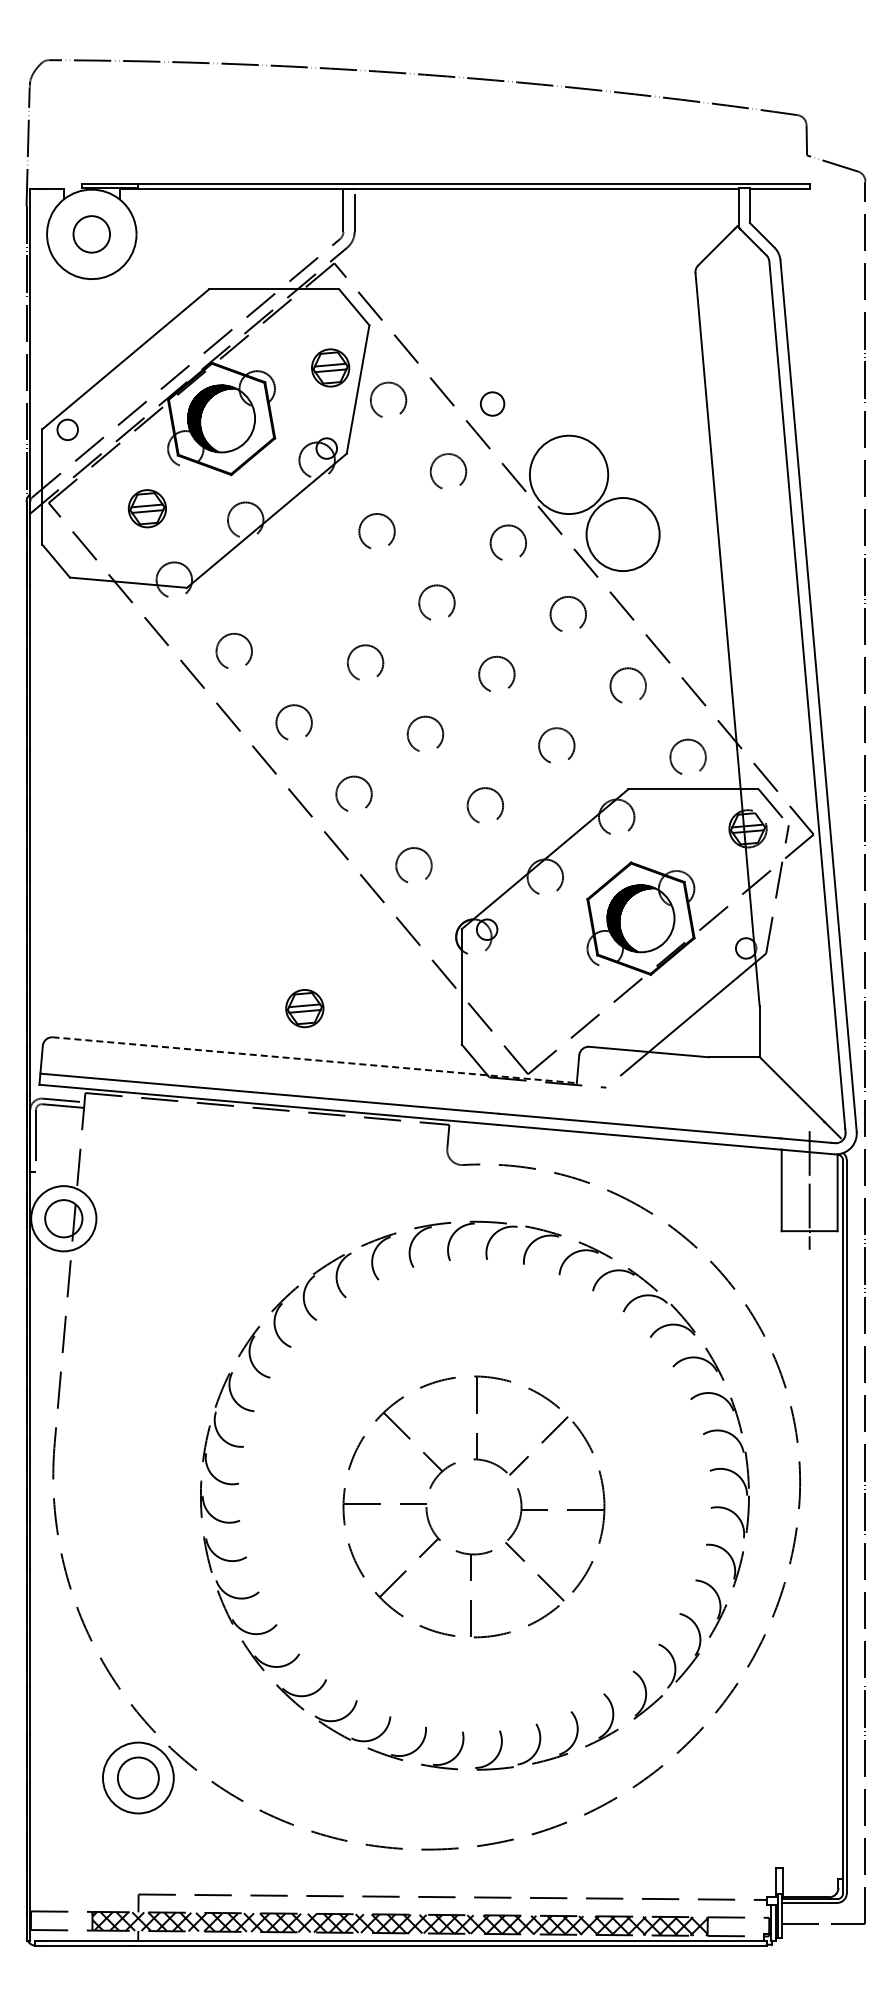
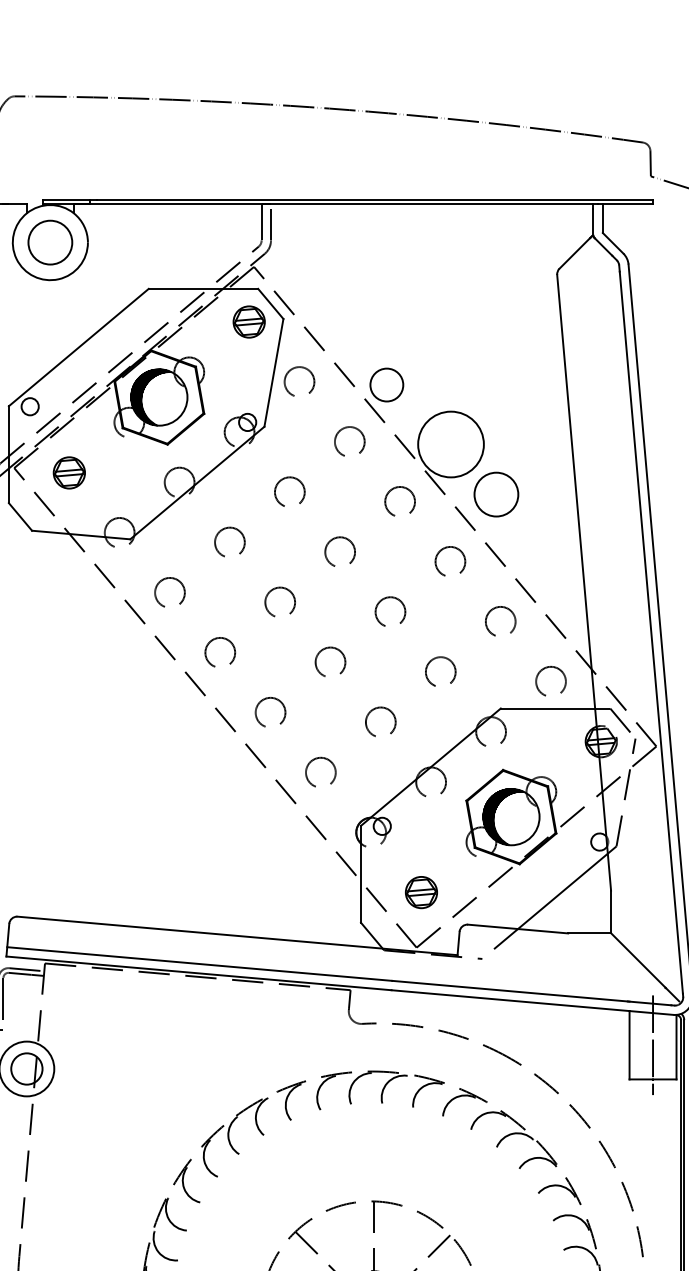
circle: (91, 234) -> (50, 242), size x1.43
part: (330, 367) -> (249, 321), moved
circle: (492, 403) -> (386, 384), size x1.67
part: (146, 508) -> (68, 472), moved
circle: (623, 534) -> (496, 494), size x0.71
part: (302, 575) -> (227, 528), added
part: (304, 1008) -> (421, 892), moved
line: (315, 1060) -> (238, 936), dashed -> solid

